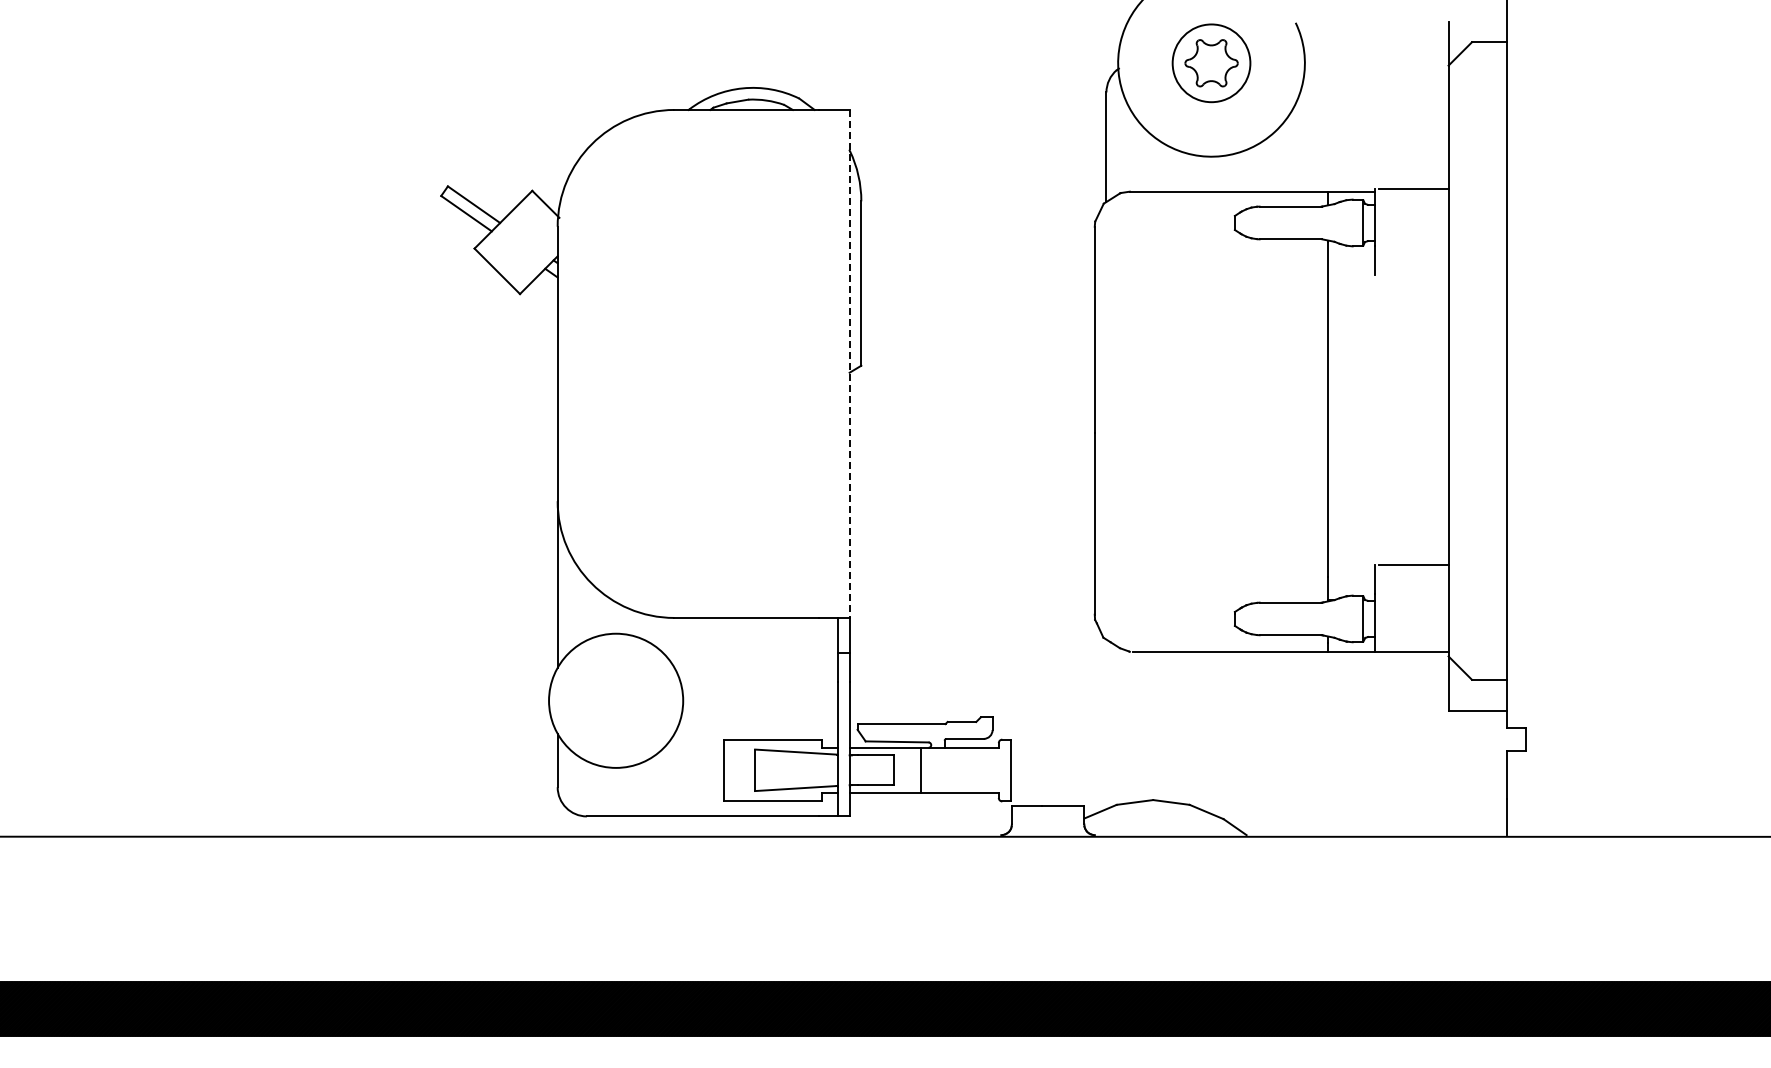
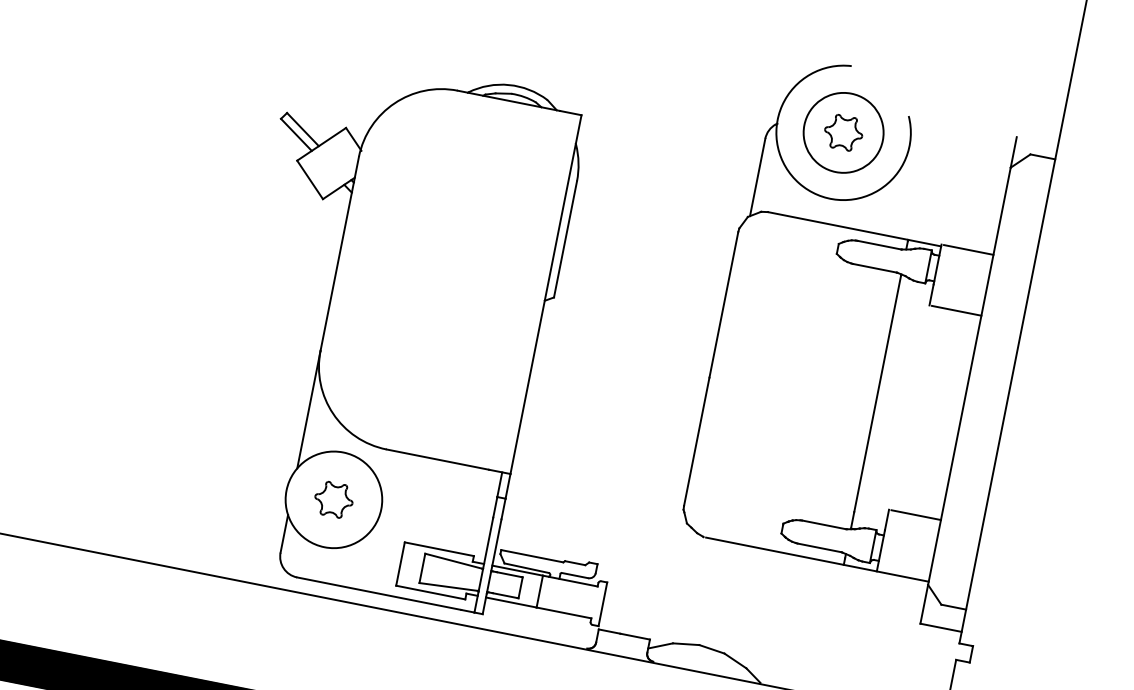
circle: (1211, 62) -> (843, 132), size x1.43
line: (1413, 275) -> (956, 310), added
line: (849, 363) -> (545, 294), dashed -> solid
part: (616, 700) -> (334, 499), added

